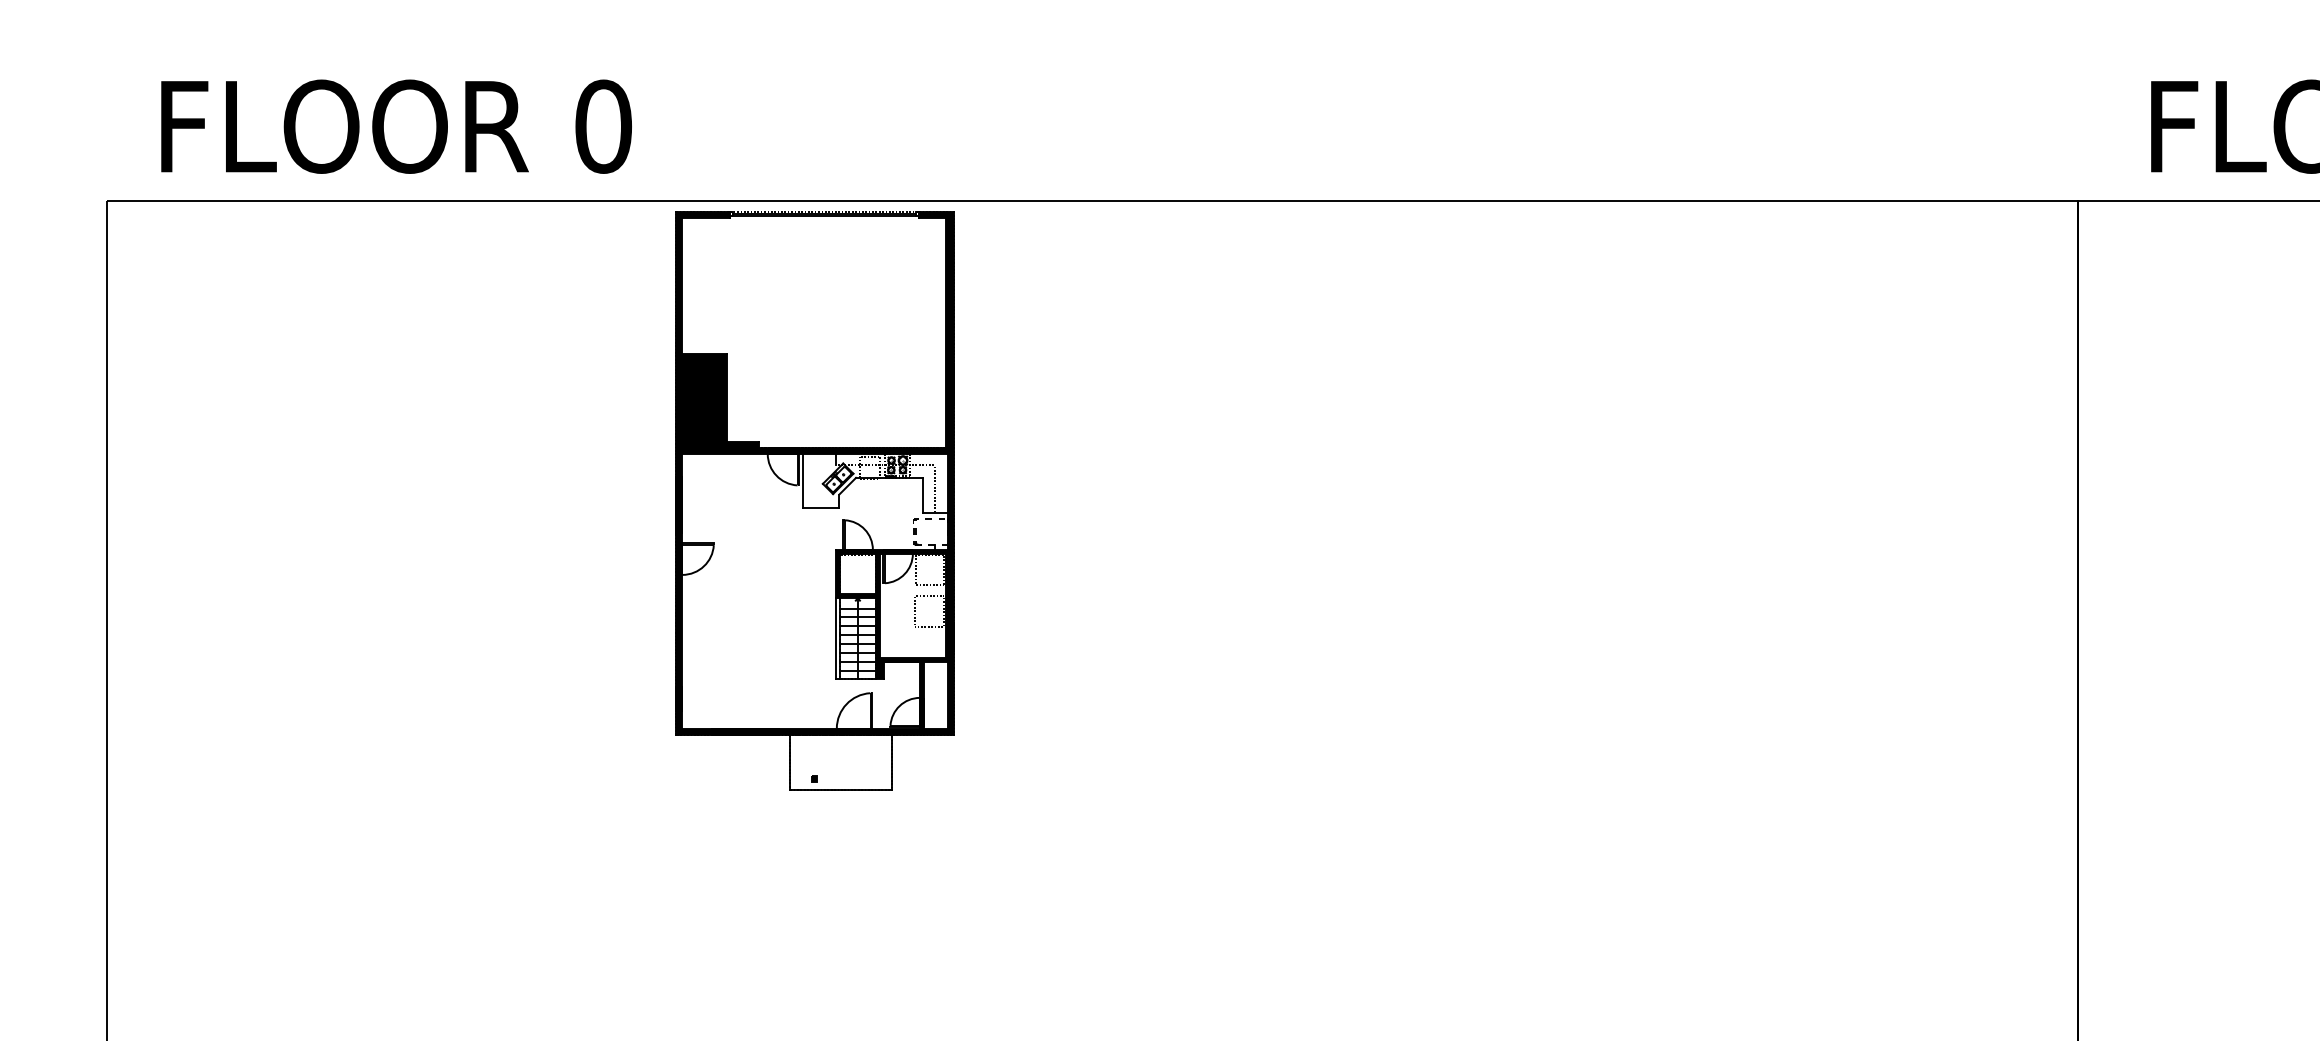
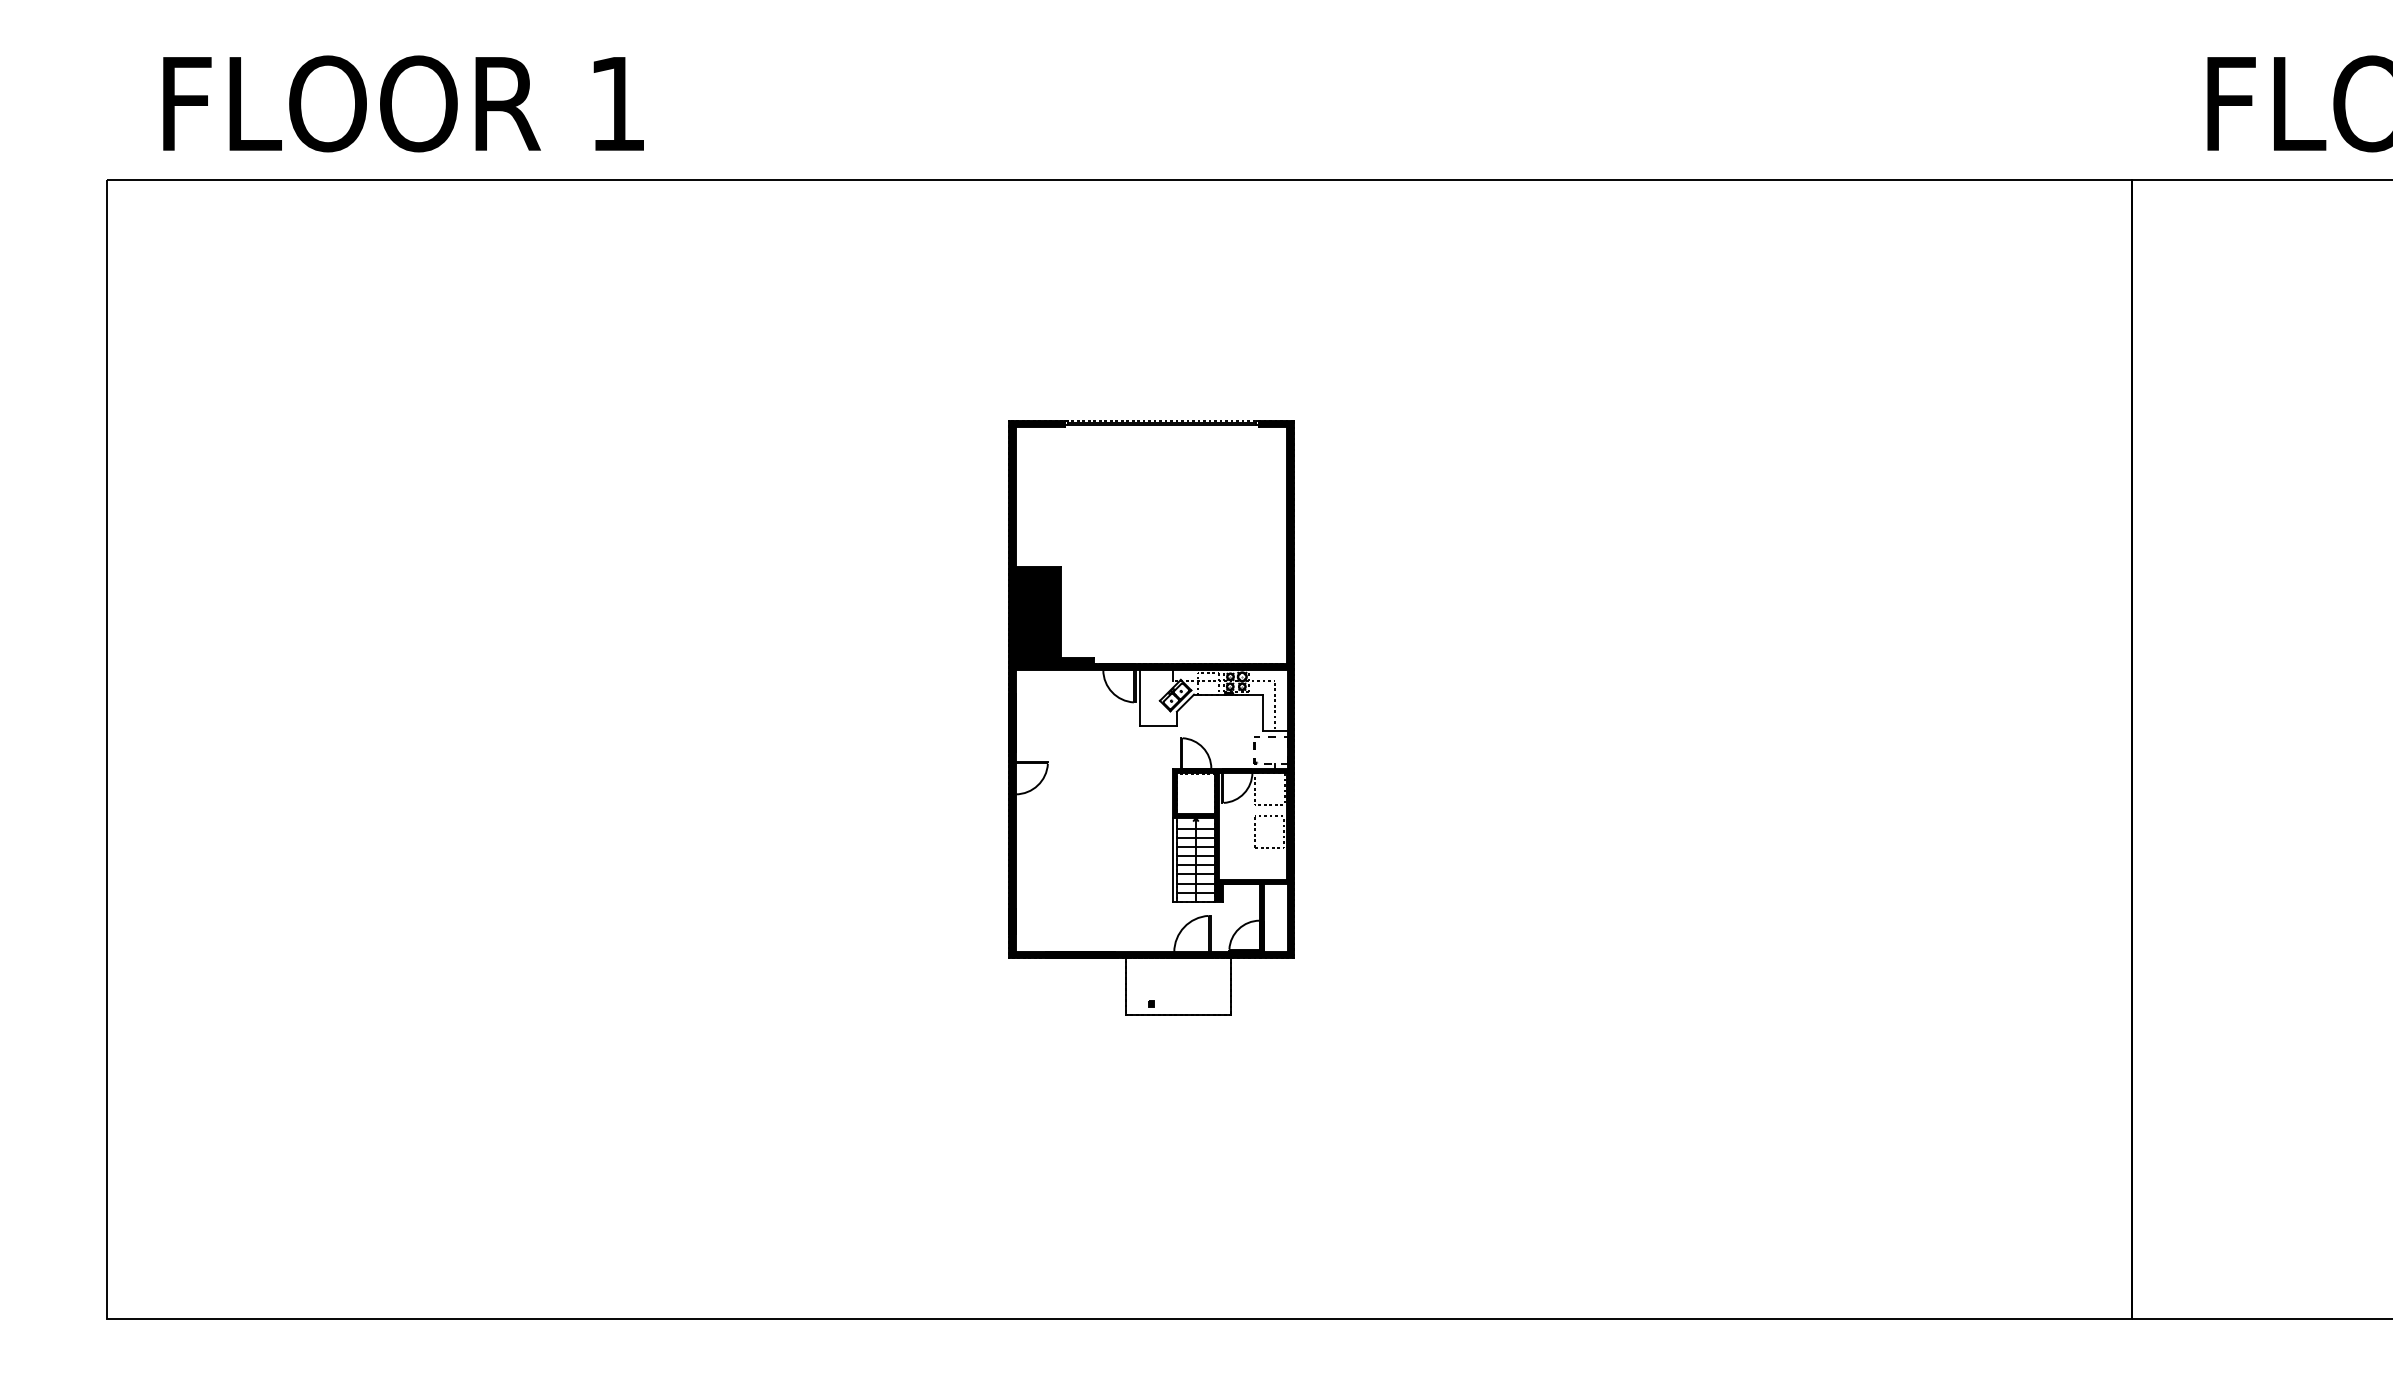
text: (603, 126) -> (617, 103), 0 -> 1
part: (814, 500) -> (1151, 717), moved

